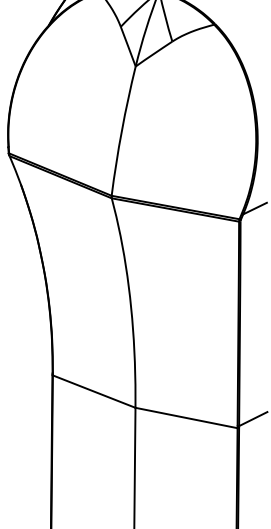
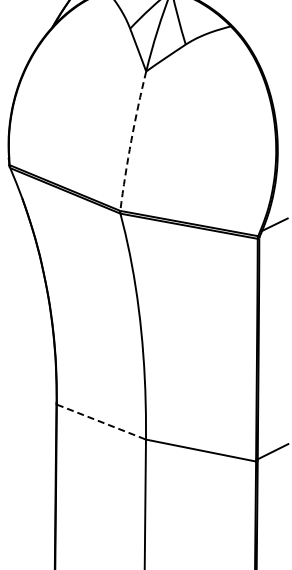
arc: (122, 130) -> (131, 140), solid -> dashed
line: (94, 391) -> (101, 422), solid -> dashed

